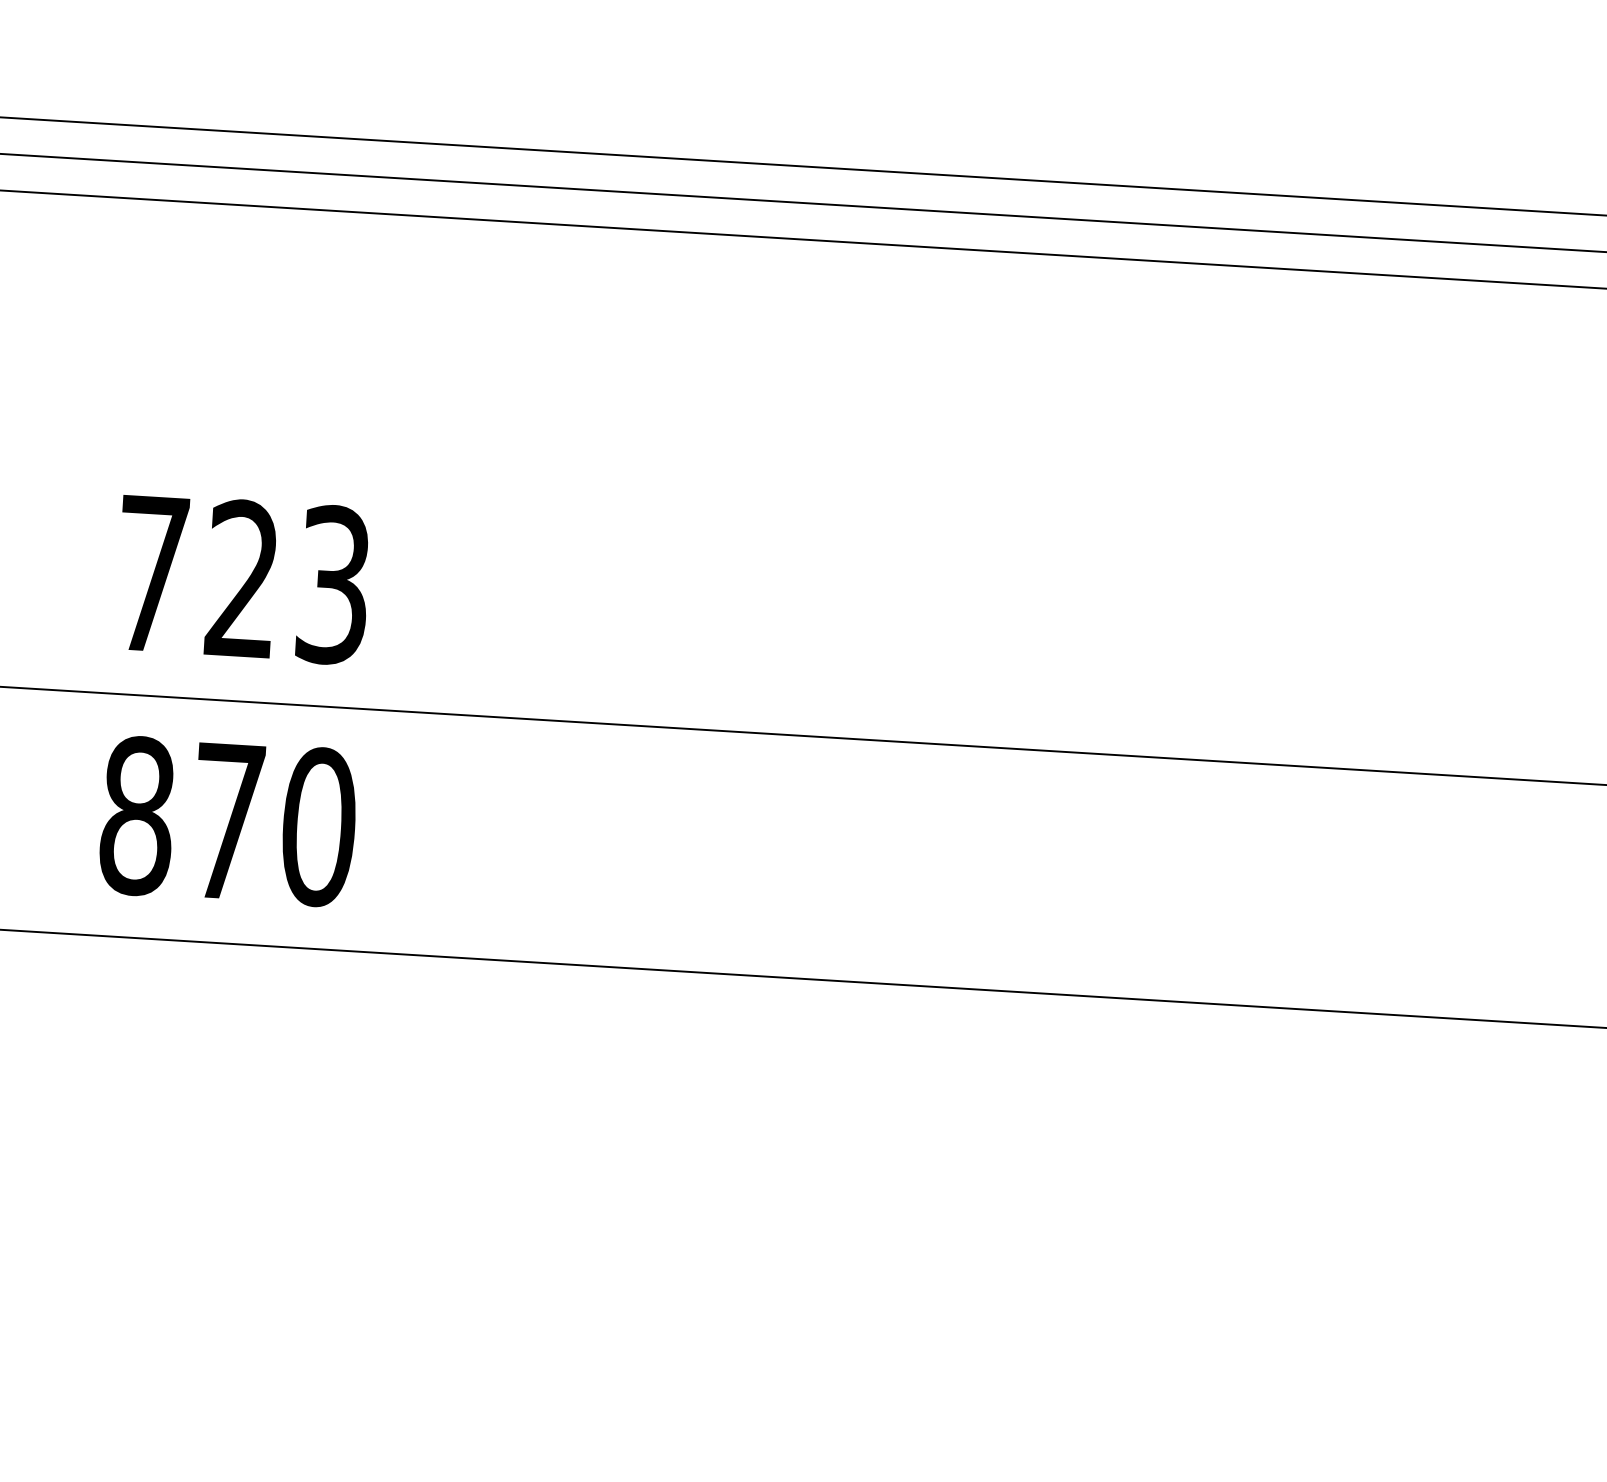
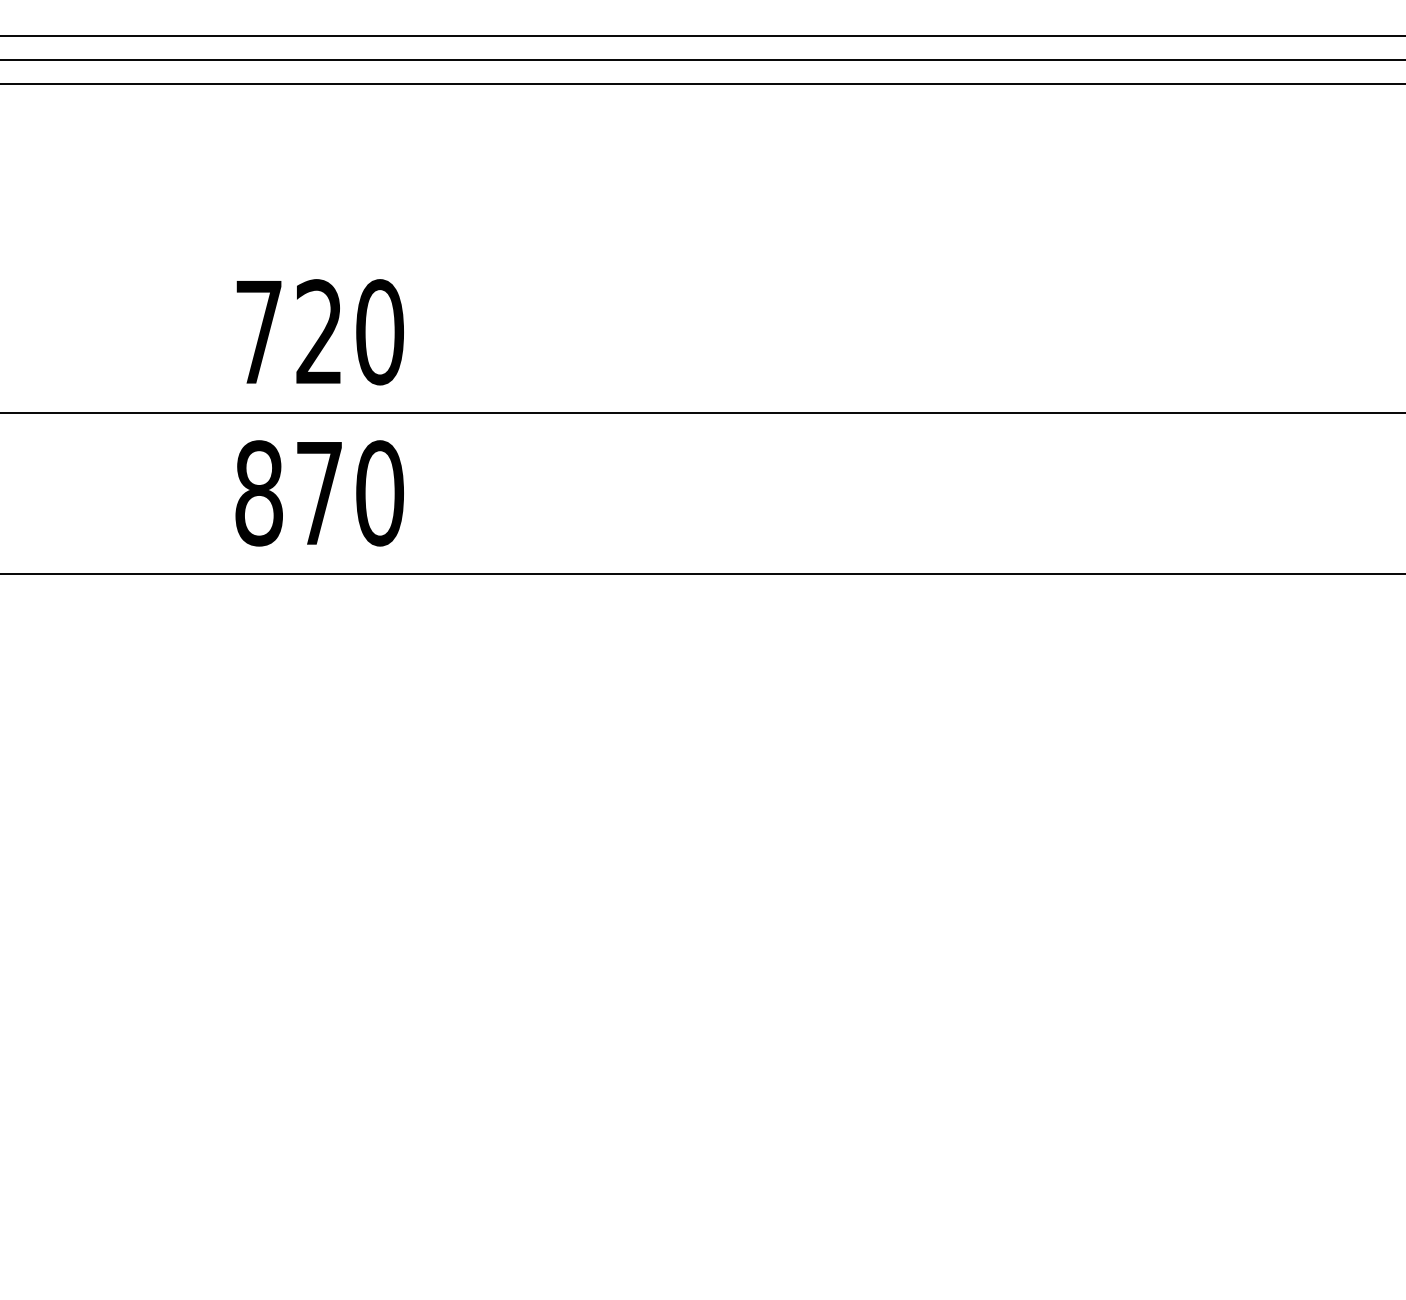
text: (332, 585) -> (379, 332), 723 -> 720

